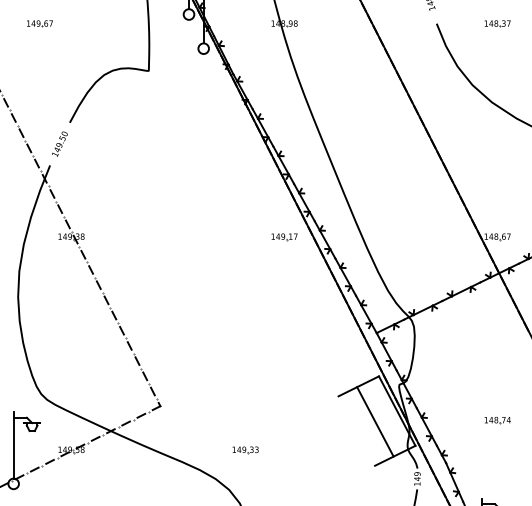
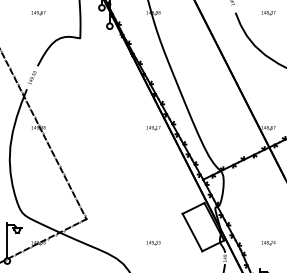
part: (39, 25) -> (38, 13), moved
line: (375, 421) -> (192, 232), moved
part: (497, 421) -> (268, 243), moved
part: (245, 451) -> (153, 243), moved

